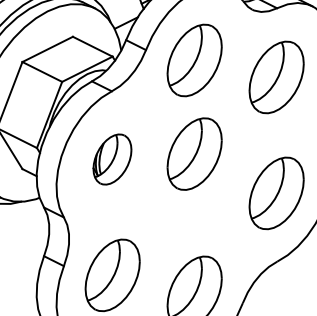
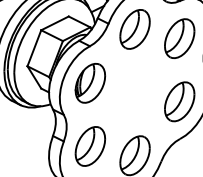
part: (193, 154) -> (134, 80), removed
part: (111, 159) -> (89, 83), size x1.43

